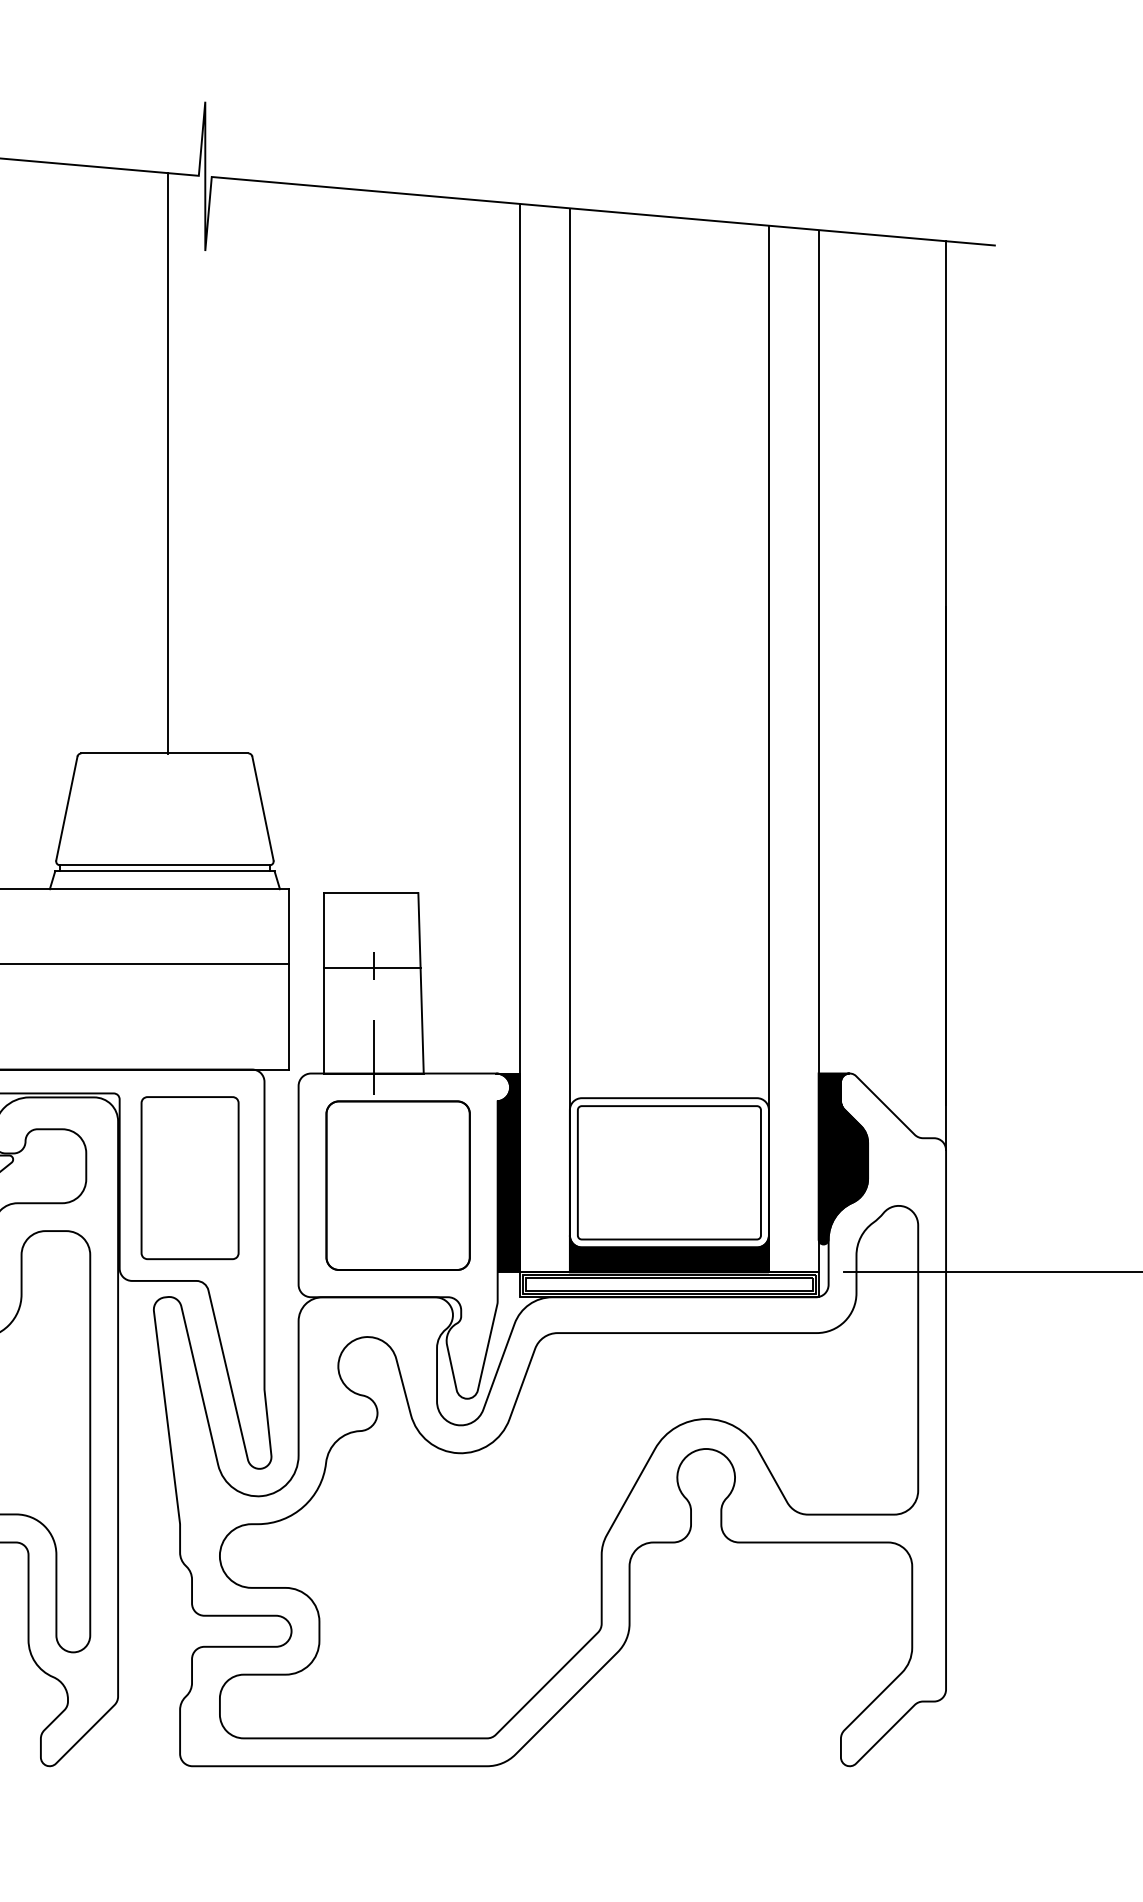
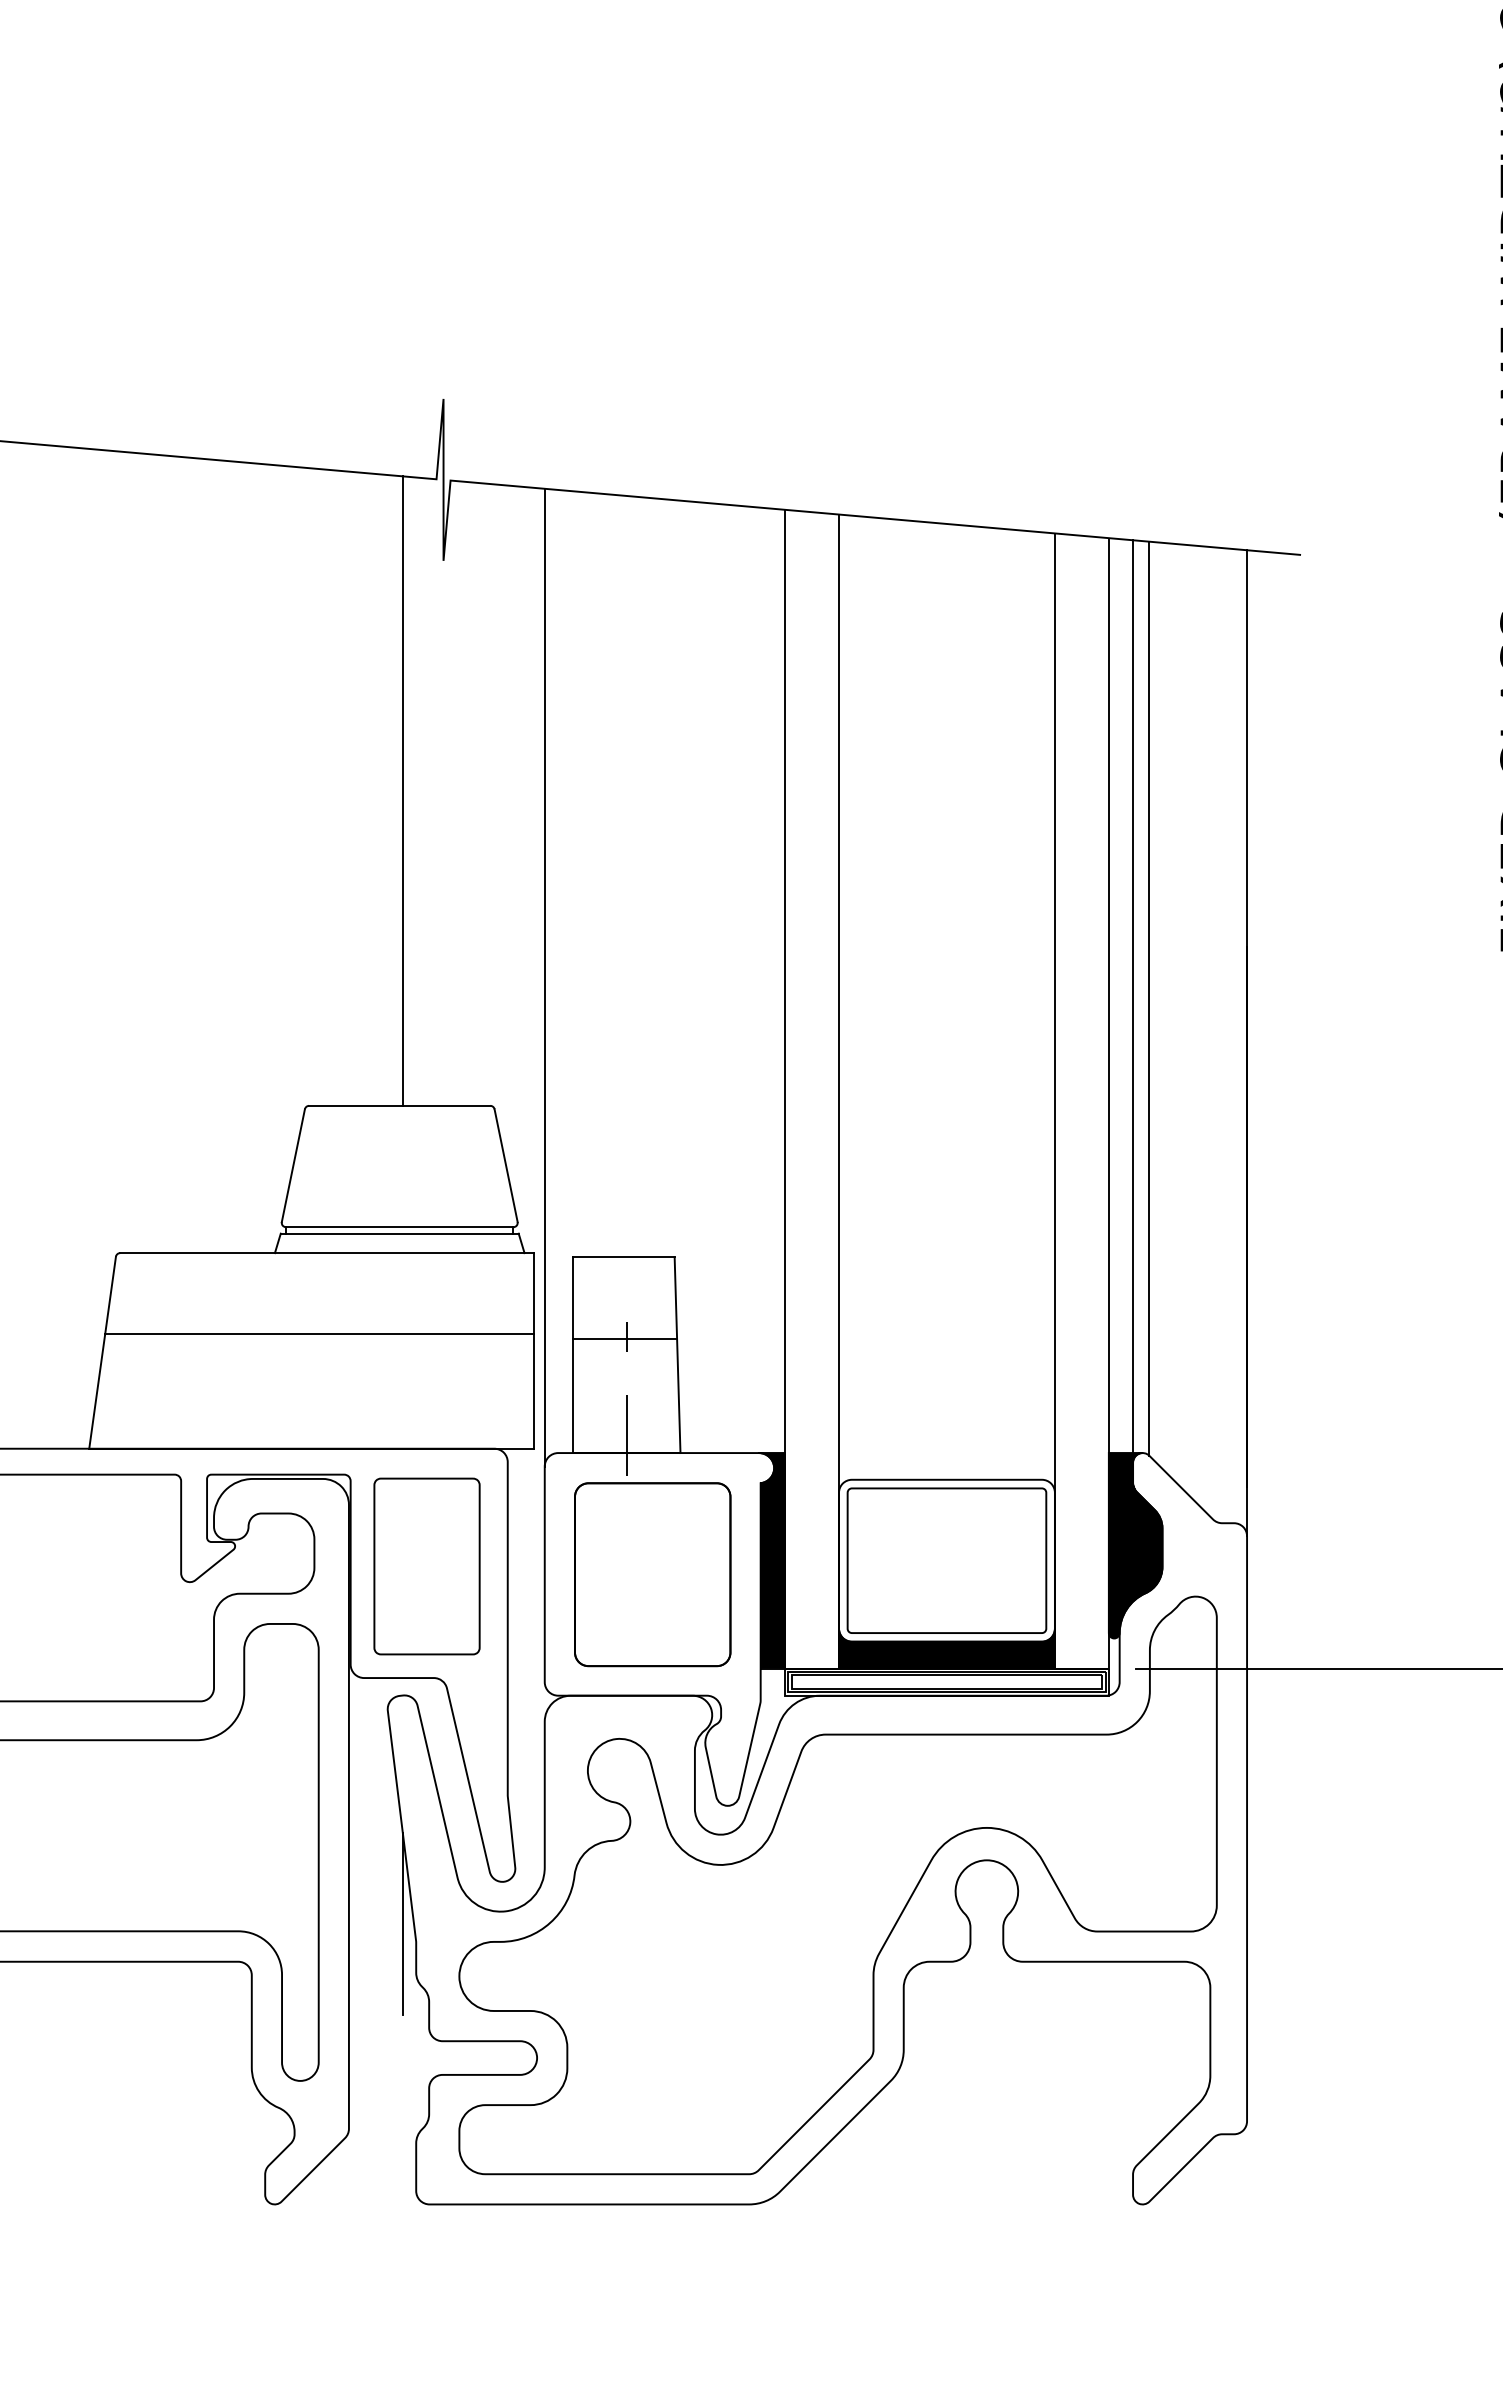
line: (298, 635) -> (544, 977), added
line: (856, 654) -> (1149, 998), added
line: (841, 657) -> (1133, 1001), added
line: (167, 1507) -> (402, 1923), added

